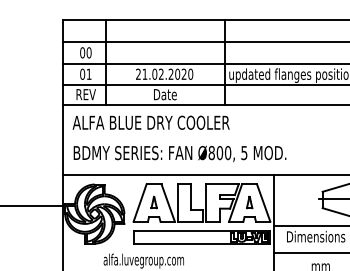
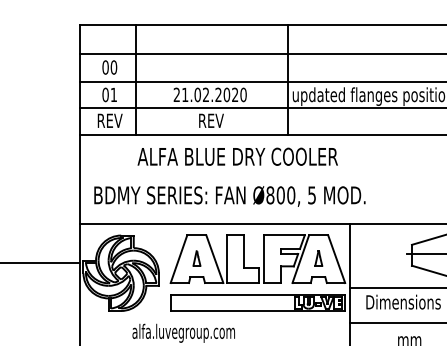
text: (165, 94) -> (211, 120), Date -> REV
text: (150, 122) -> (236, 156), moved

